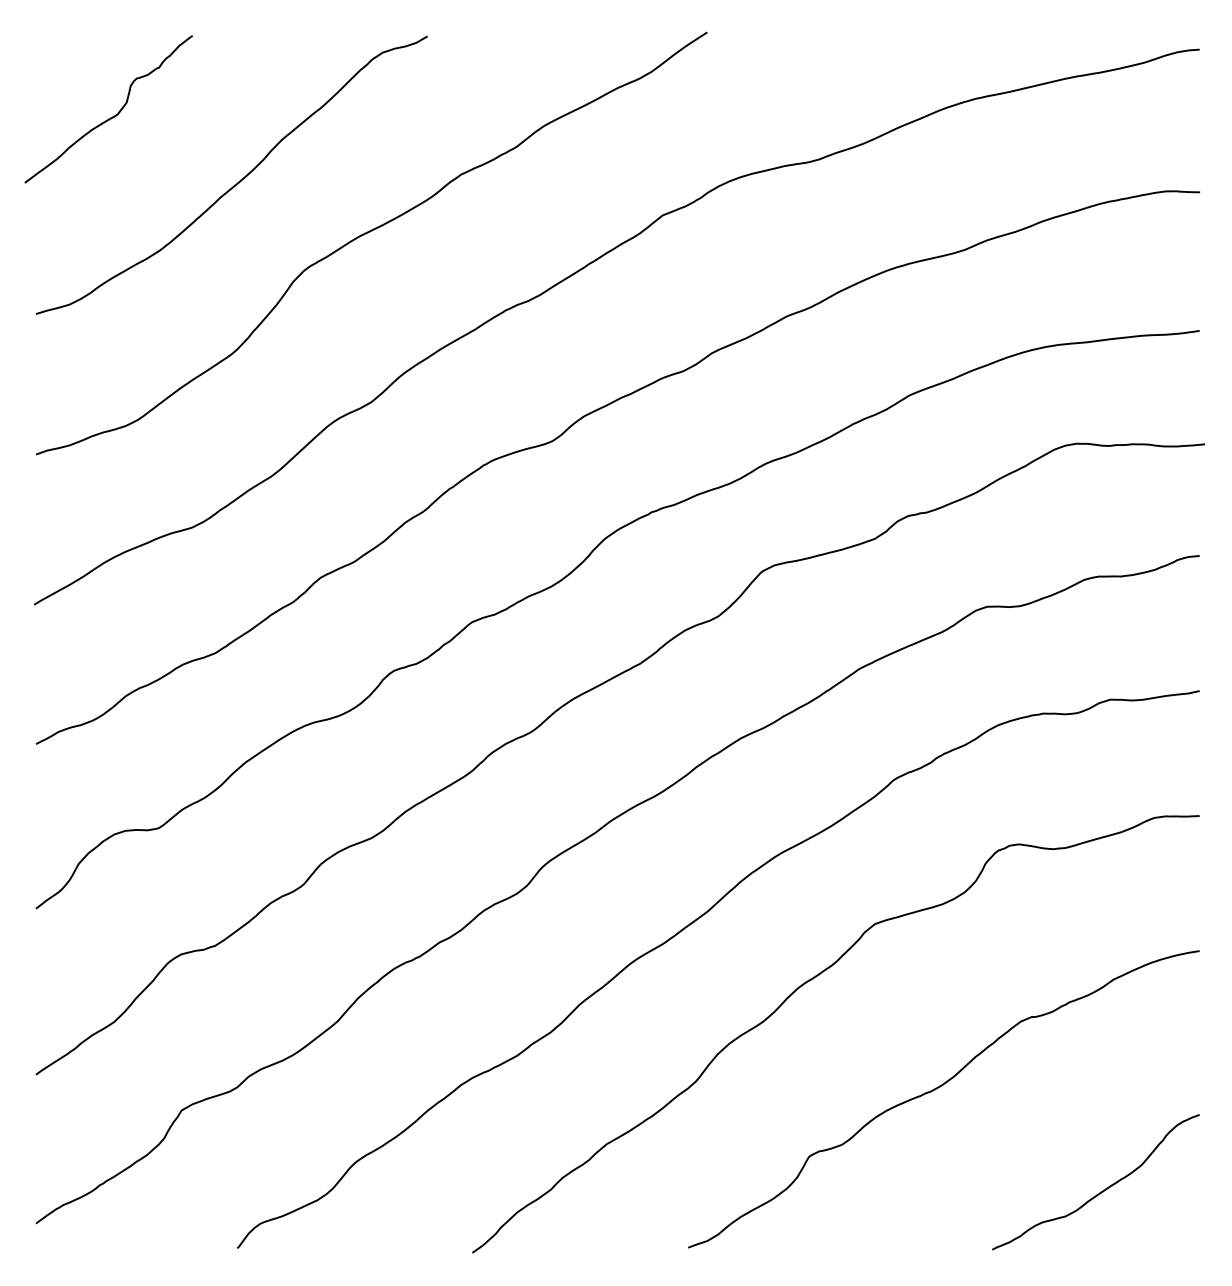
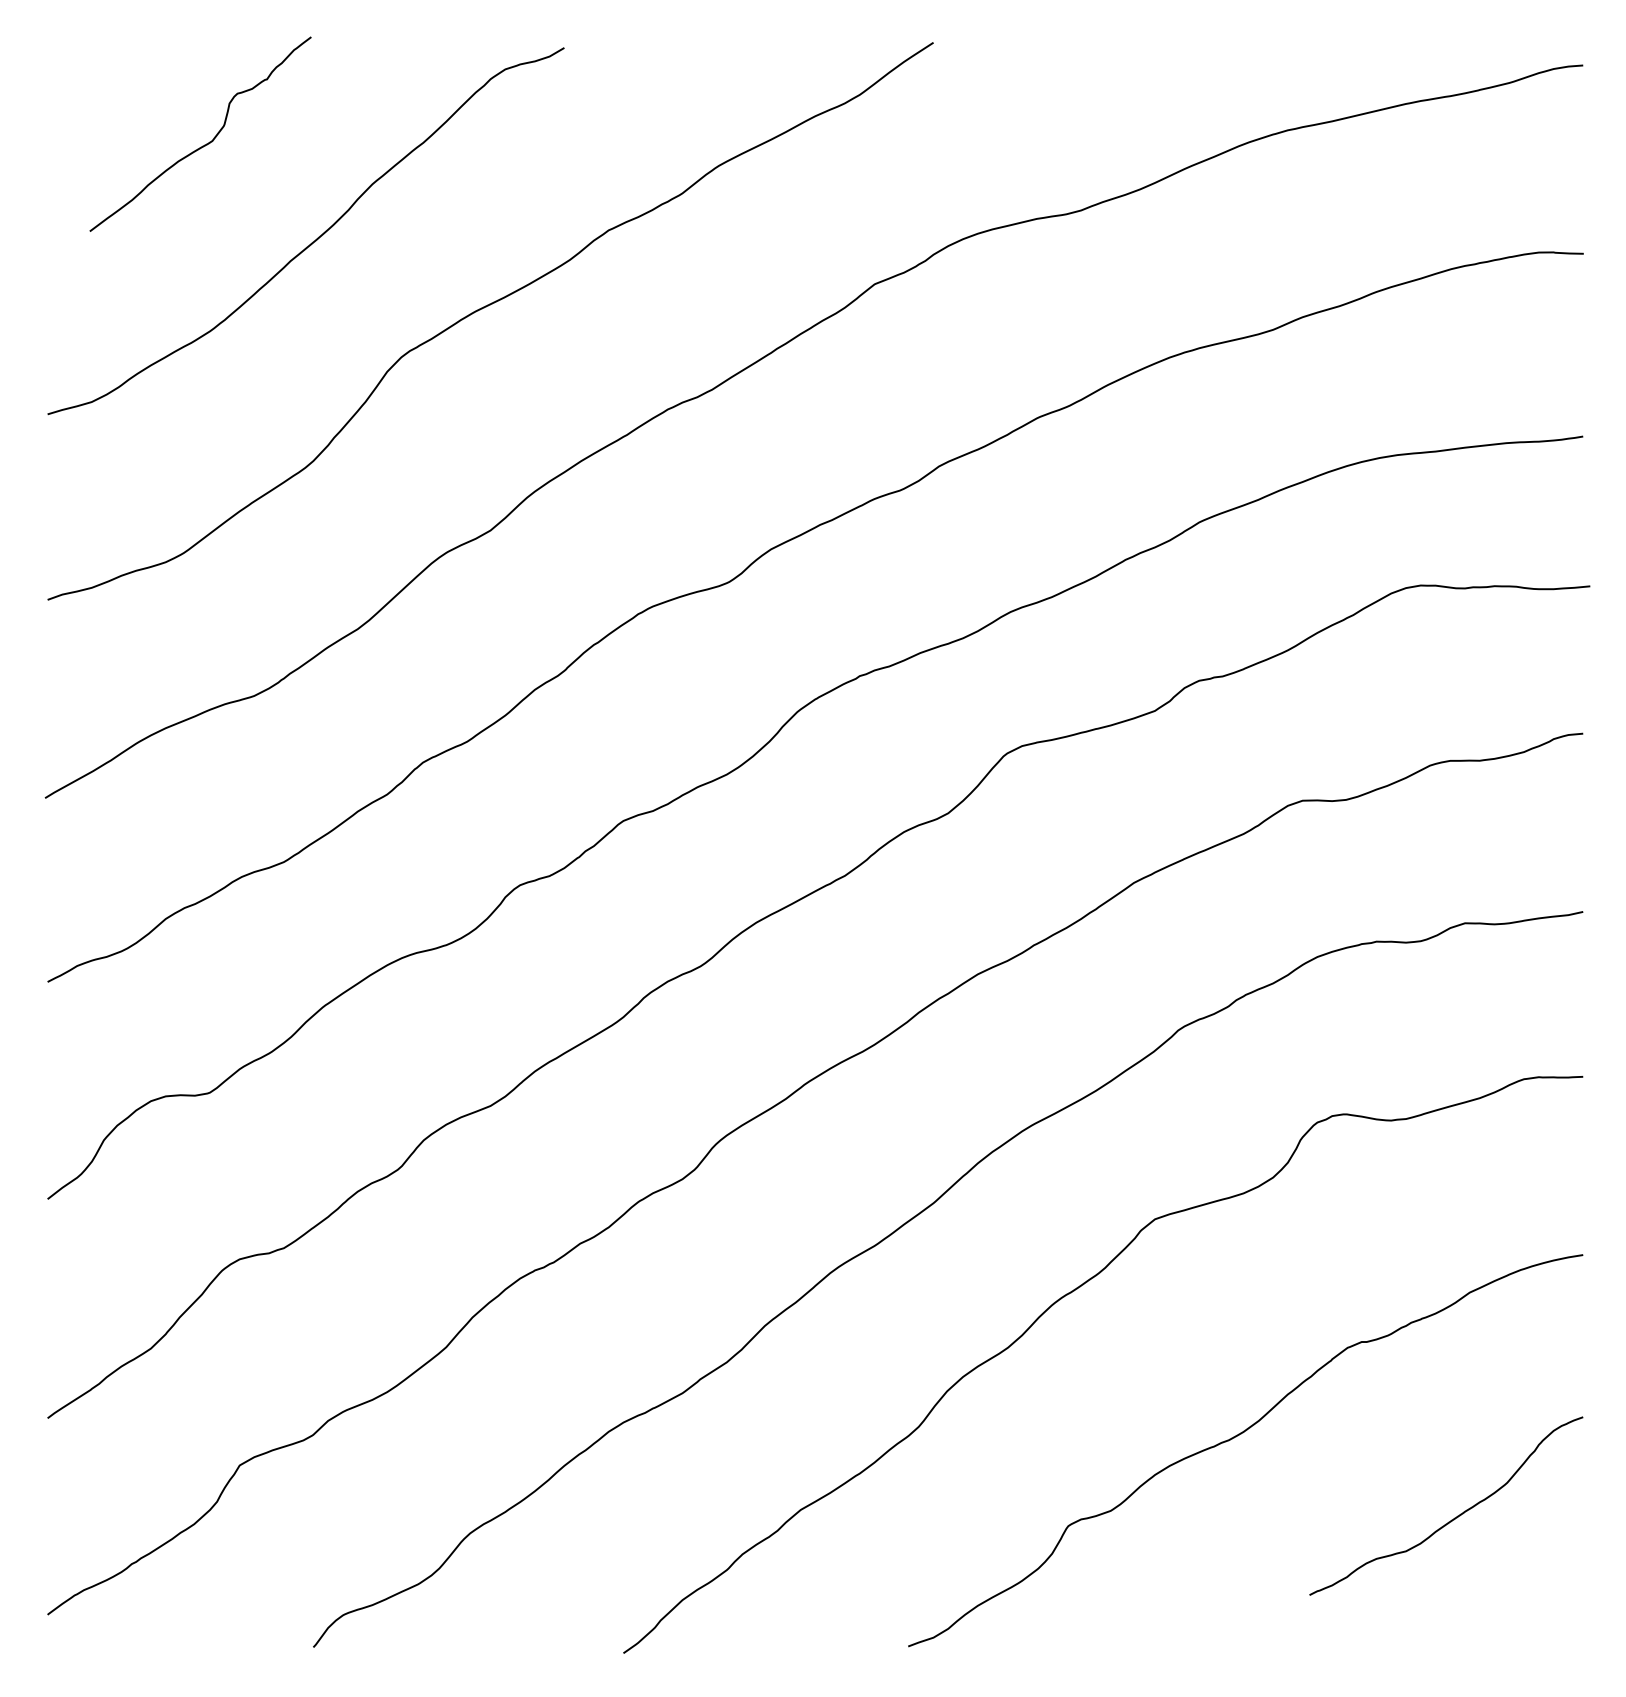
curve: (113, 116) -> (206, 143), moved
curve: (1102, 1190) -> (1454, 1517), moved

